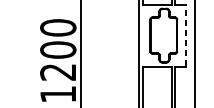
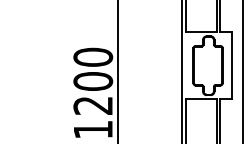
line: (185, 35) -> (231, 65), dashed -> solid

